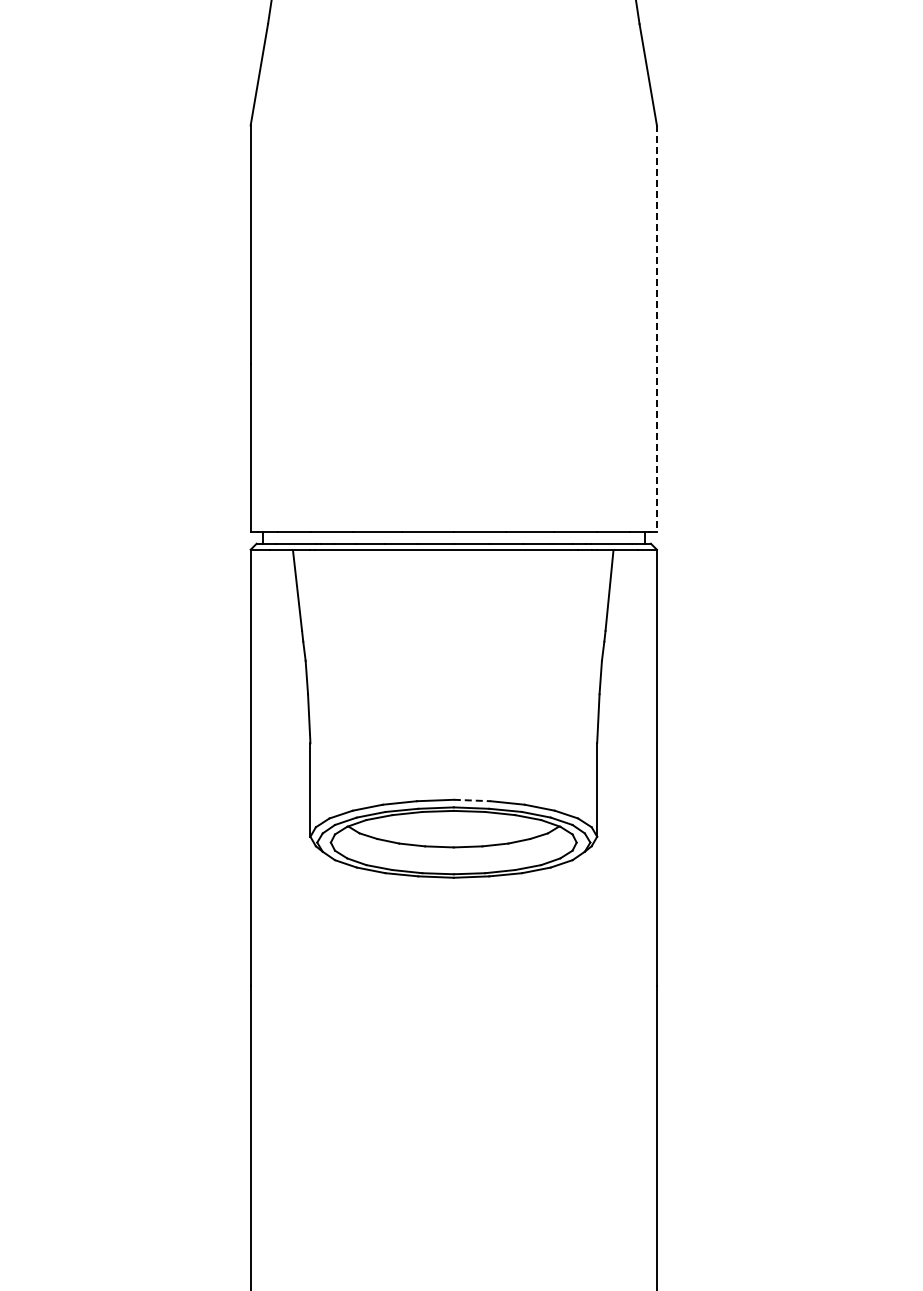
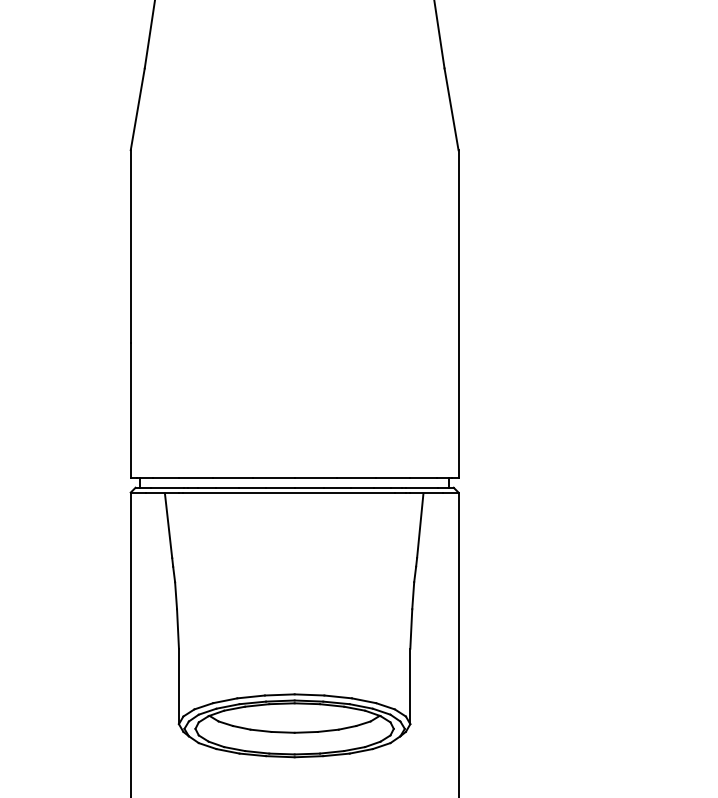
line: (656, 329) -> (458, 314), dashed -> solid
line: (472, 800) -> (309, 694), dashed -> solid

